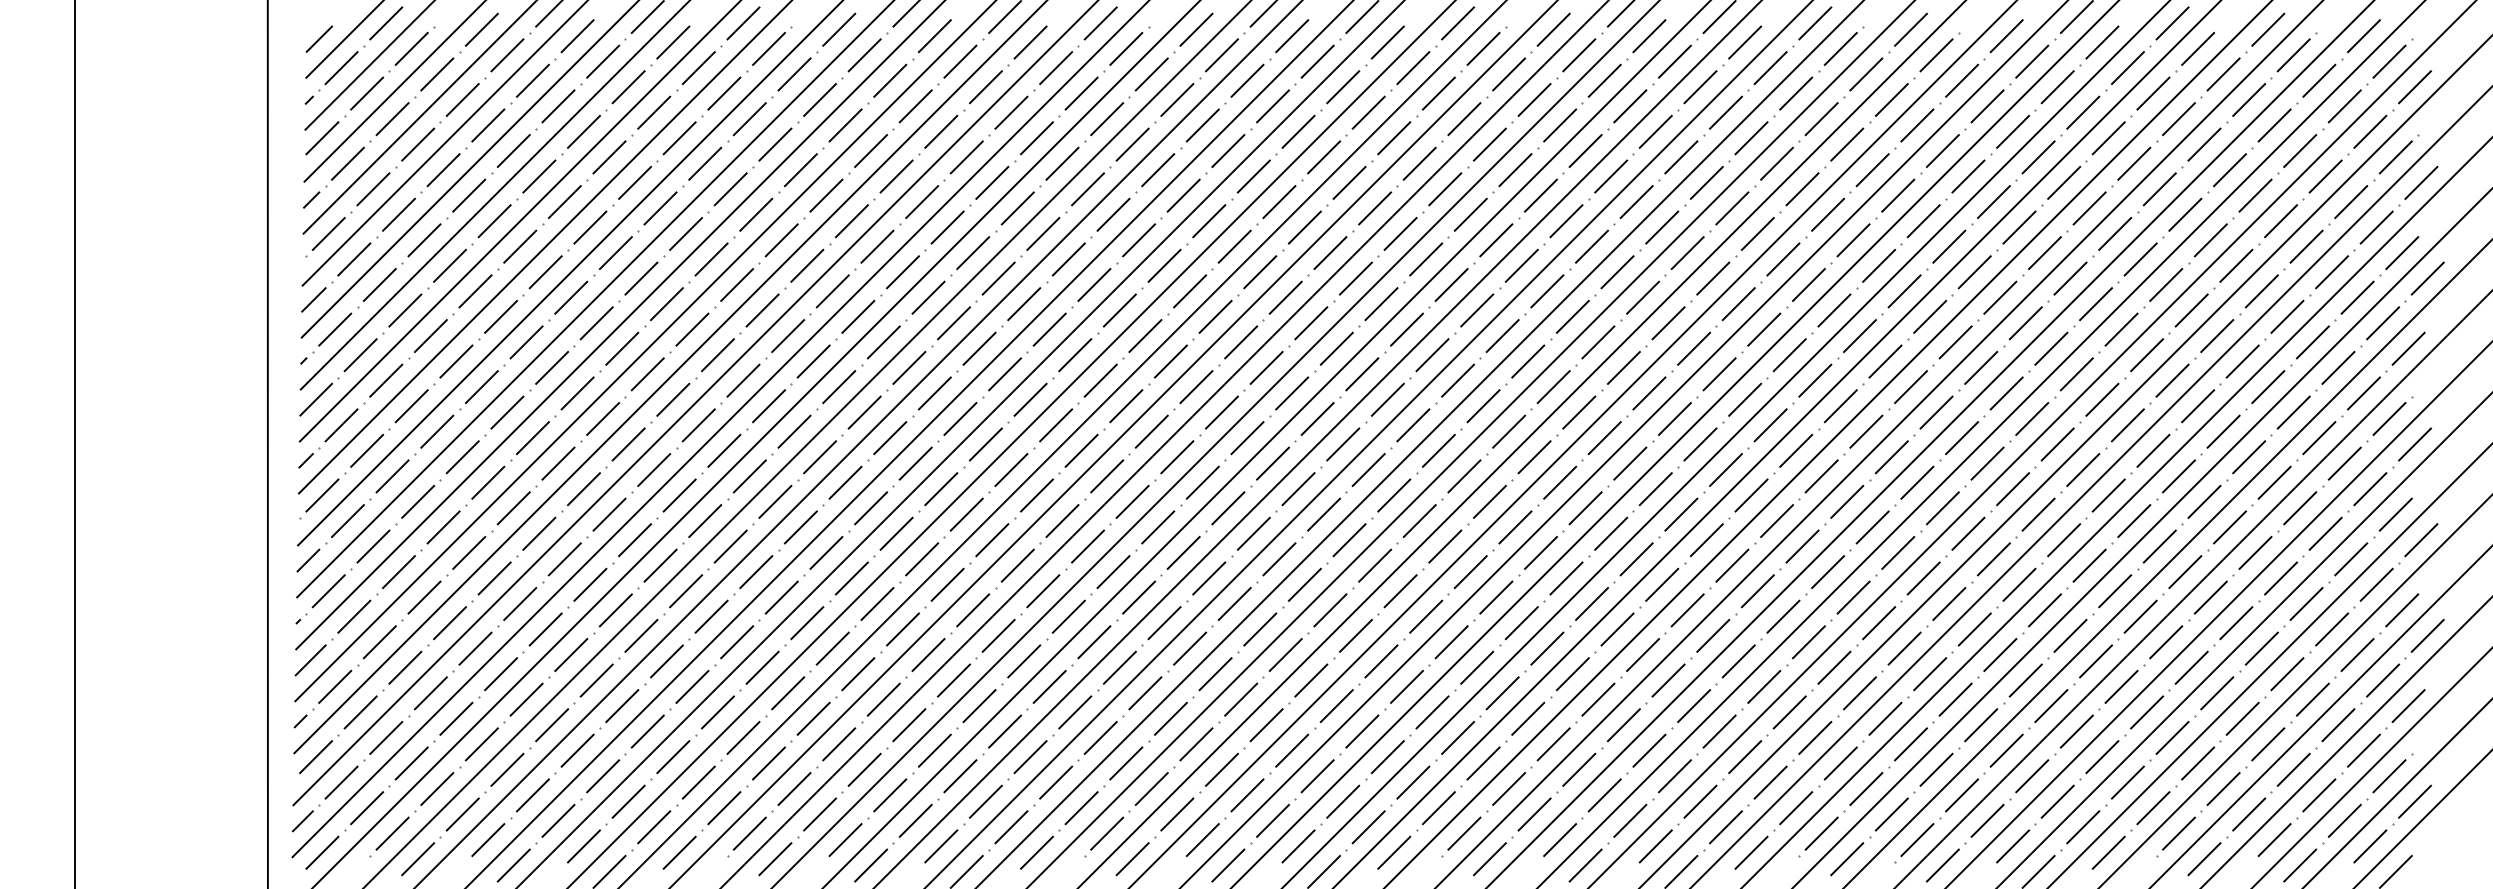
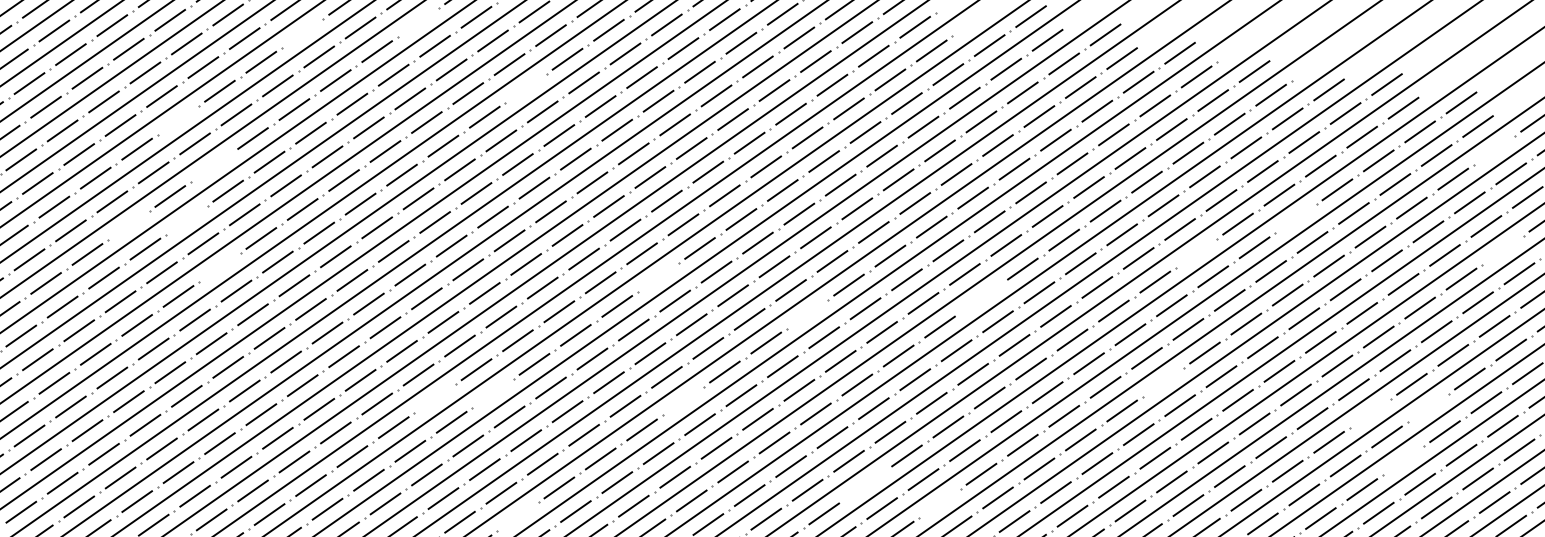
line: (1553, 29) -> (973, 21), removed
line: (2223, 74) -> (1494, 150), removed
line: (871, 150) -> (418, 22), removed
line: (730, 189) -> (302, 33), removed
line: (2255, 195) -> (1502, 249), removed
line: (1993, 202) -> (1295, 219), removed
line: (1017, 208) -> (525, 88), removed
line: (1879, 265) -> (1197, 252), removed
line: (596, 323) -> (178, 120), removed
part: (1624, 368) -> (981, 298), removed
line: (650, 371) -> (214, 165), removed
line: (2198, 406) -> (1428, 408), removed
line: (1221, 412) -> (658, 277), removed
line: (1413, 425) -> (807, 314), removed
line: (2127, 425) -> (1370, 413), removed
line: (1866, 431) -> (1163, 381), removed
line: (628, 444) -> (186, 220), removed
line: (558, 463) -> (128, 225), removed
line: (2178, 476) -> (1403, 460), removed
line: (679, 495) -> (219, 267), removed
line: (1279, 559) -> (683, 401), removed
line: (1043, 591) -> (493, 393), removed
line: (973, 610) -> (435, 398), removed
part: (1522, 623) -> (866, 485), removed
line: (1617, 629) -> (940, 503), removed
line: (1100, 737) -> (517, 516), removed

